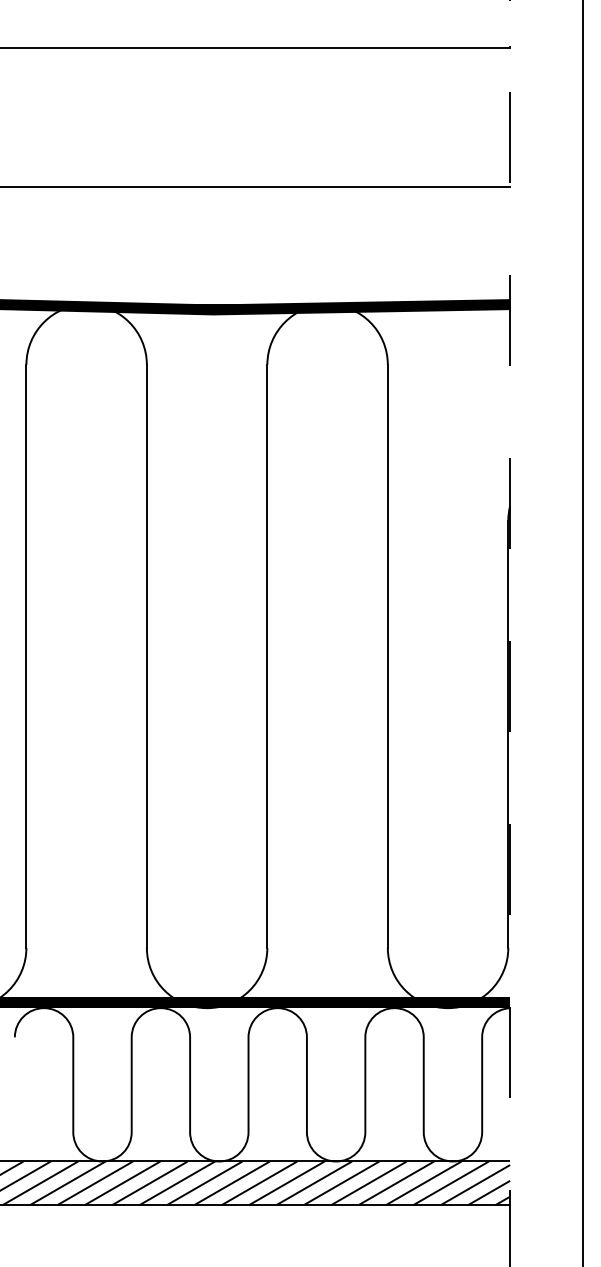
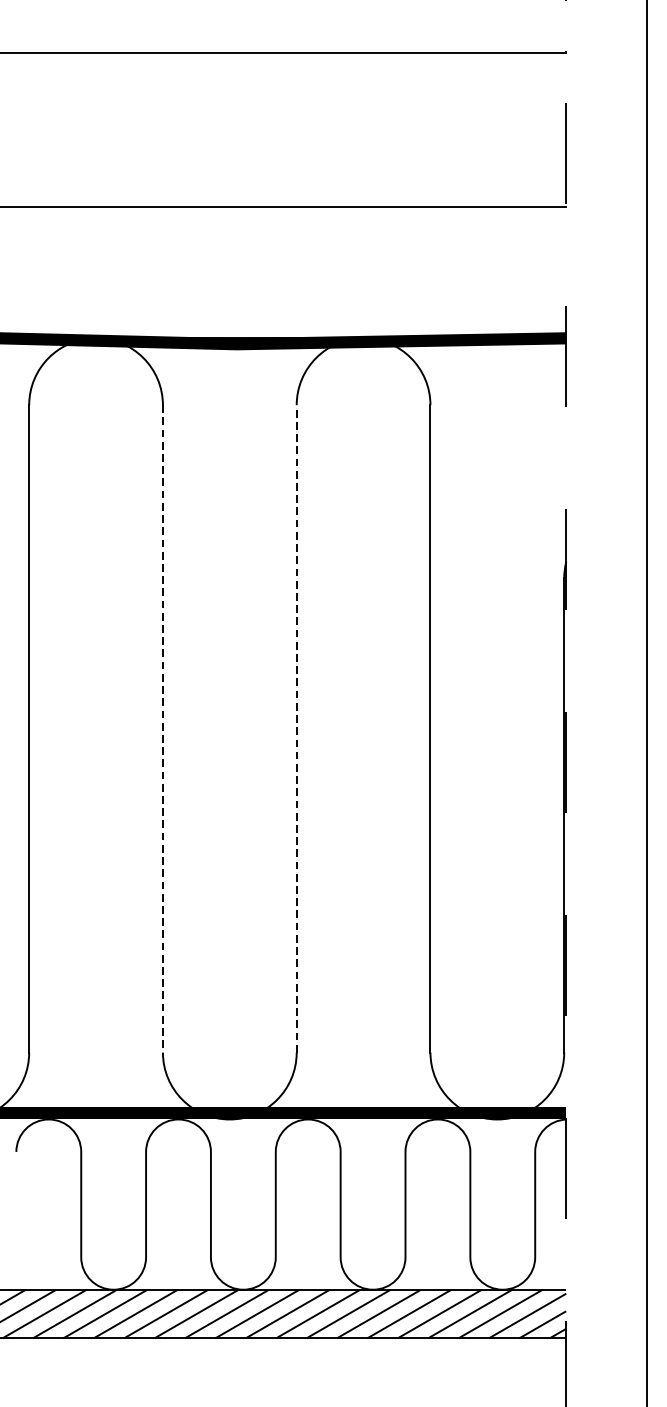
line: (146, 656) -> (162, 729), solid -> dashed
line: (267, 656) -> (296, 729), solid -> dashed

